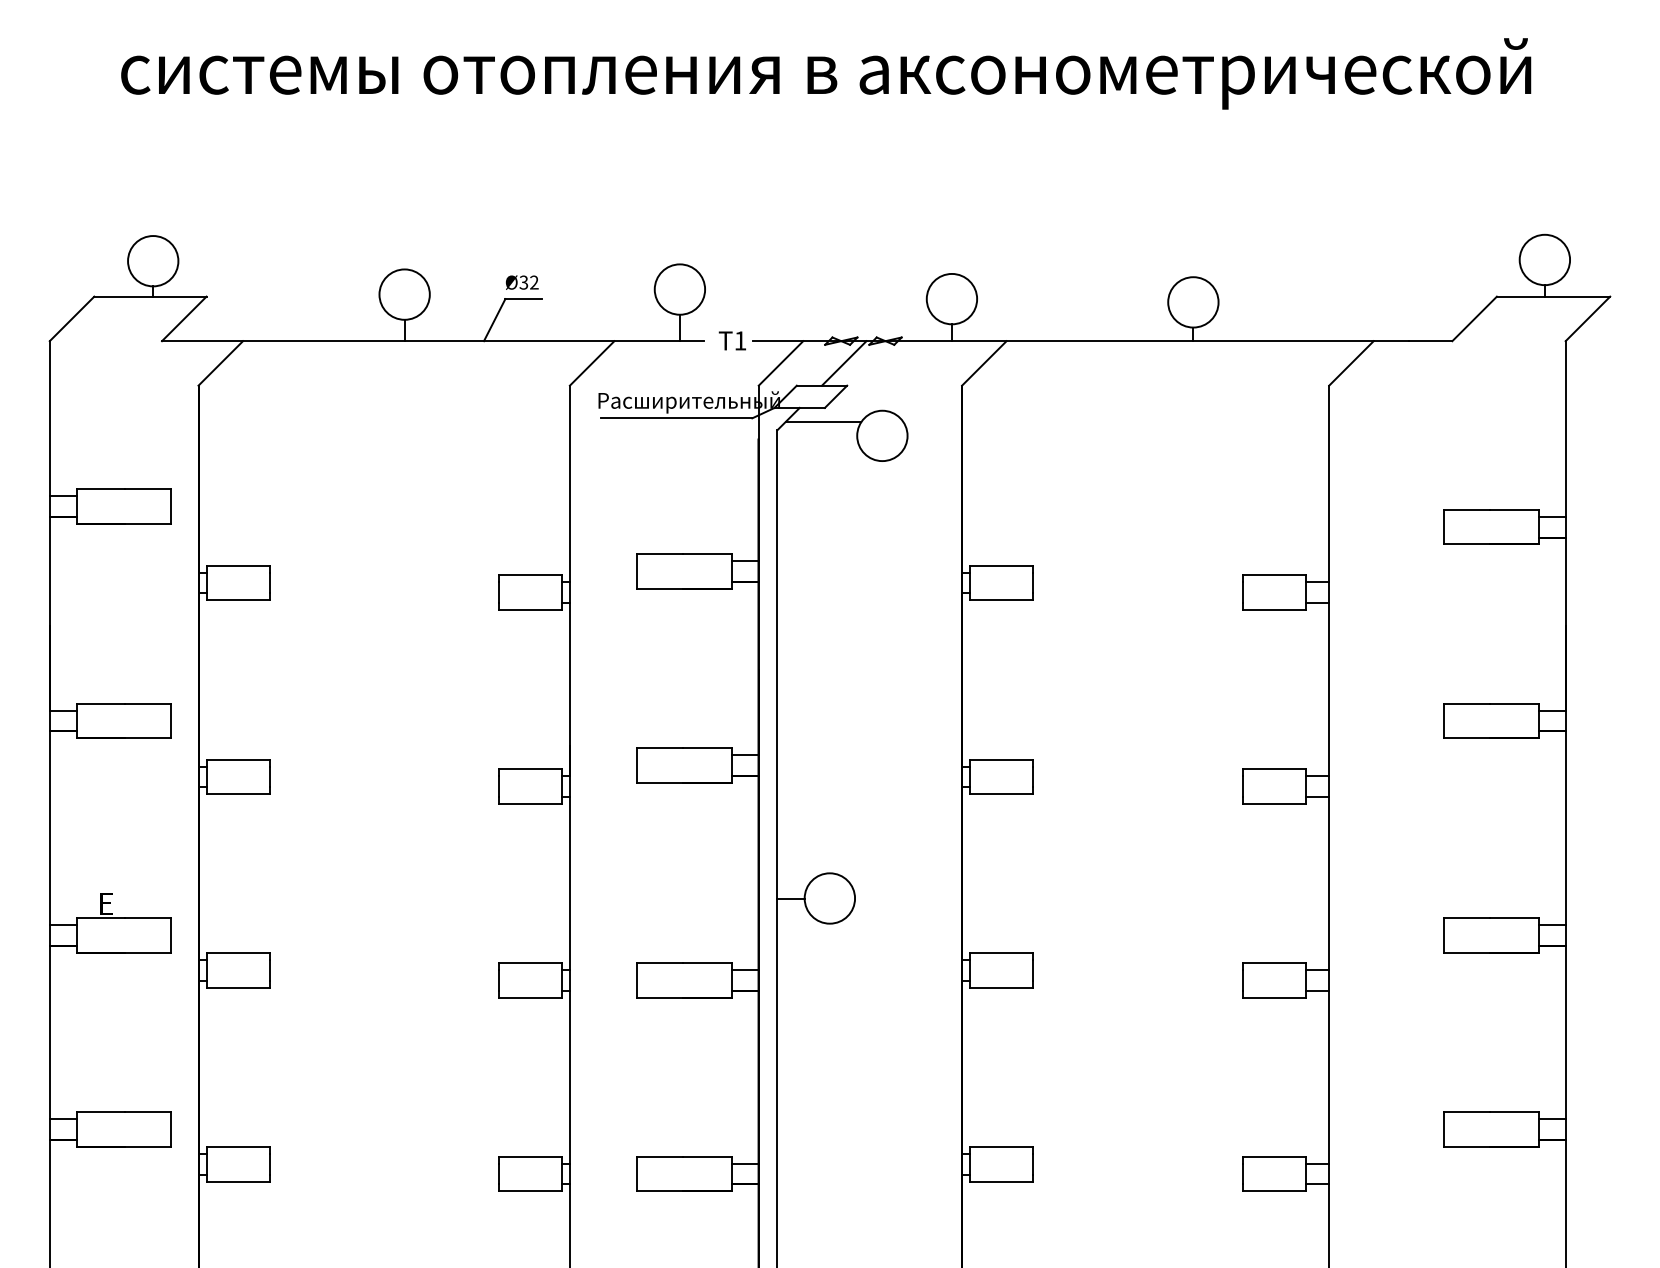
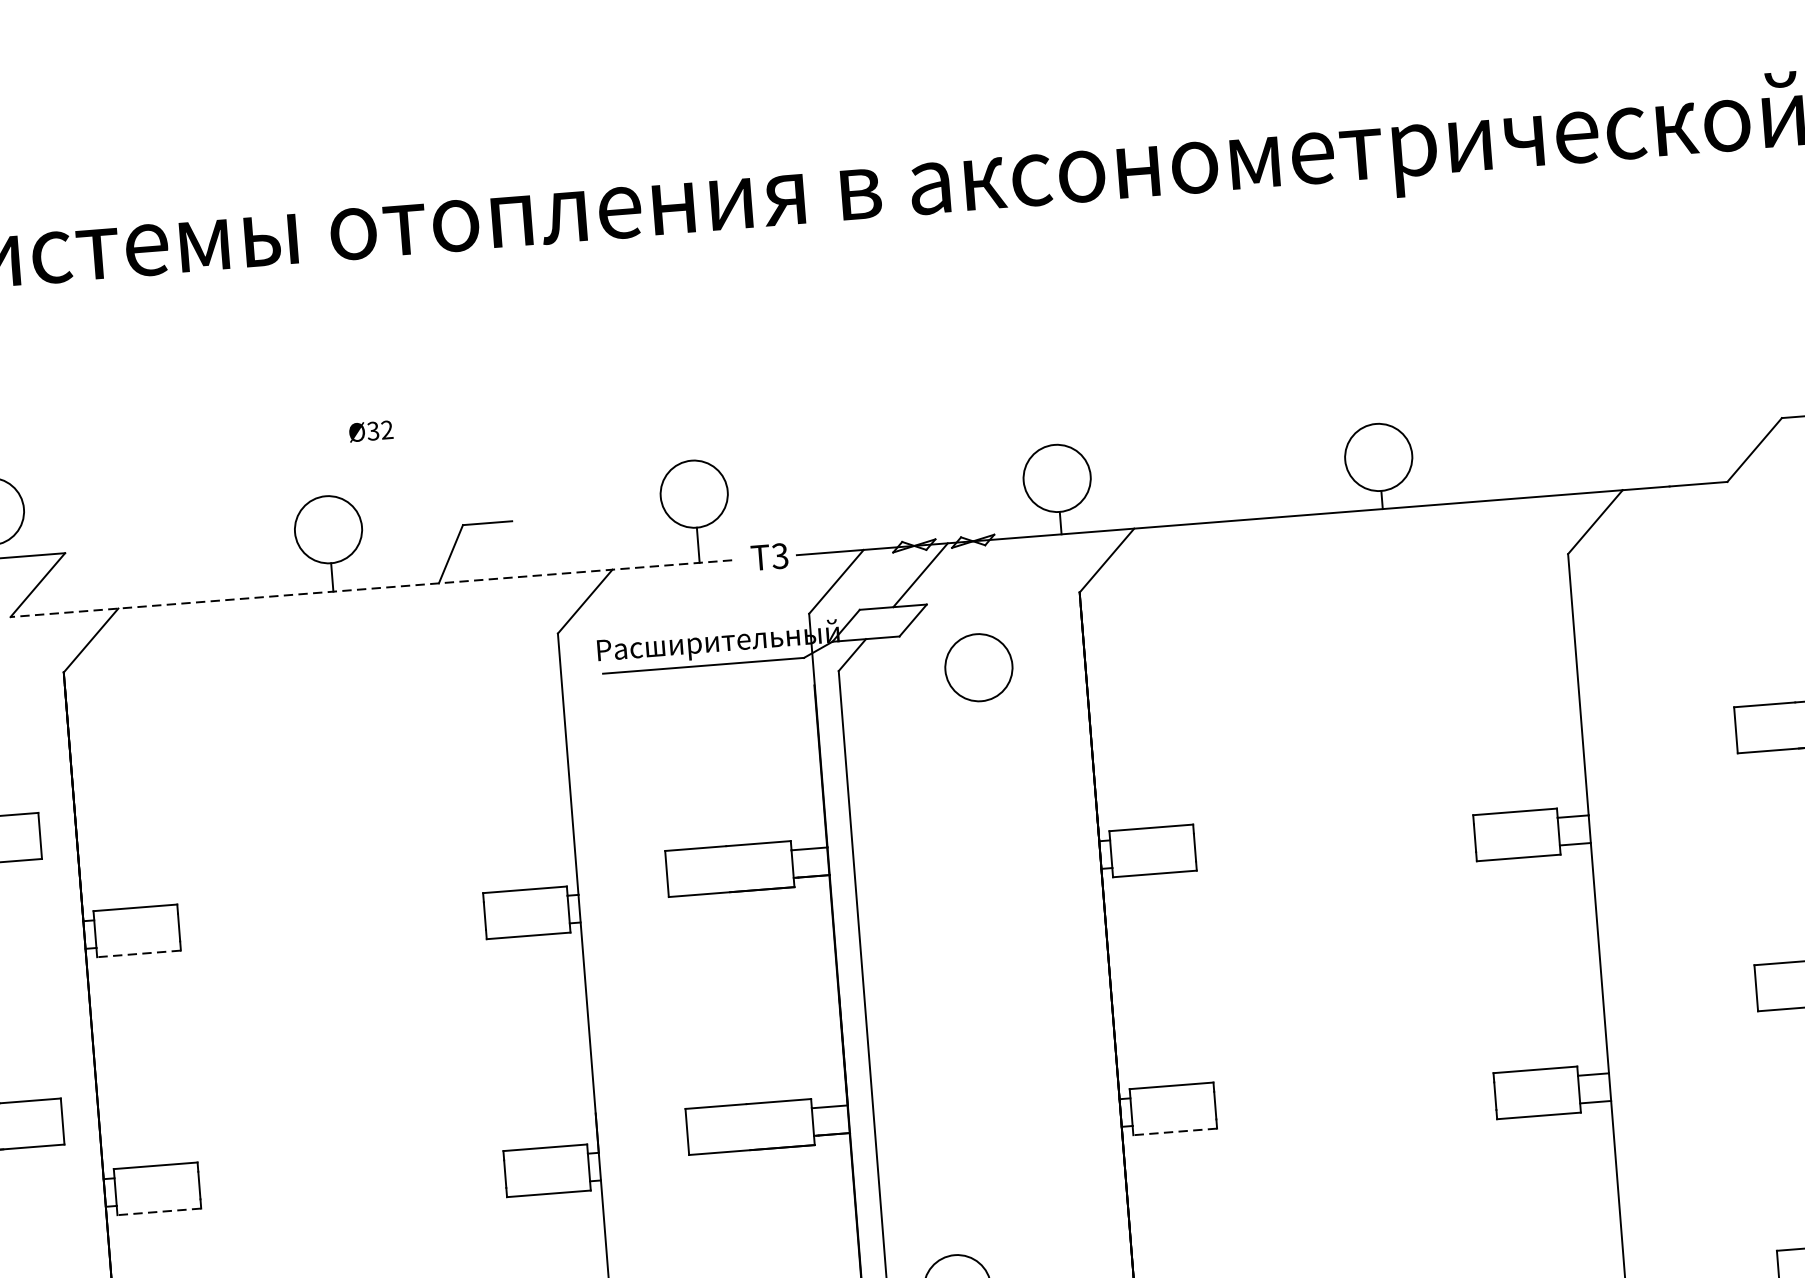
text: (522, 282) -> (371, 431), moved
text: (740, 340) -> (780, 555), T1 -> T3
line: (432, 341) -> (370, 589), solid -> dashed
line: (823, 422) -> (899, 656), removed
line: (237, 600) -> (138, 954), solid -> dashed
line: (237, 794) -> (158, 1212), solid -> dashed
line: (1001, 794) -> (1174, 1132), solid -> dashed

